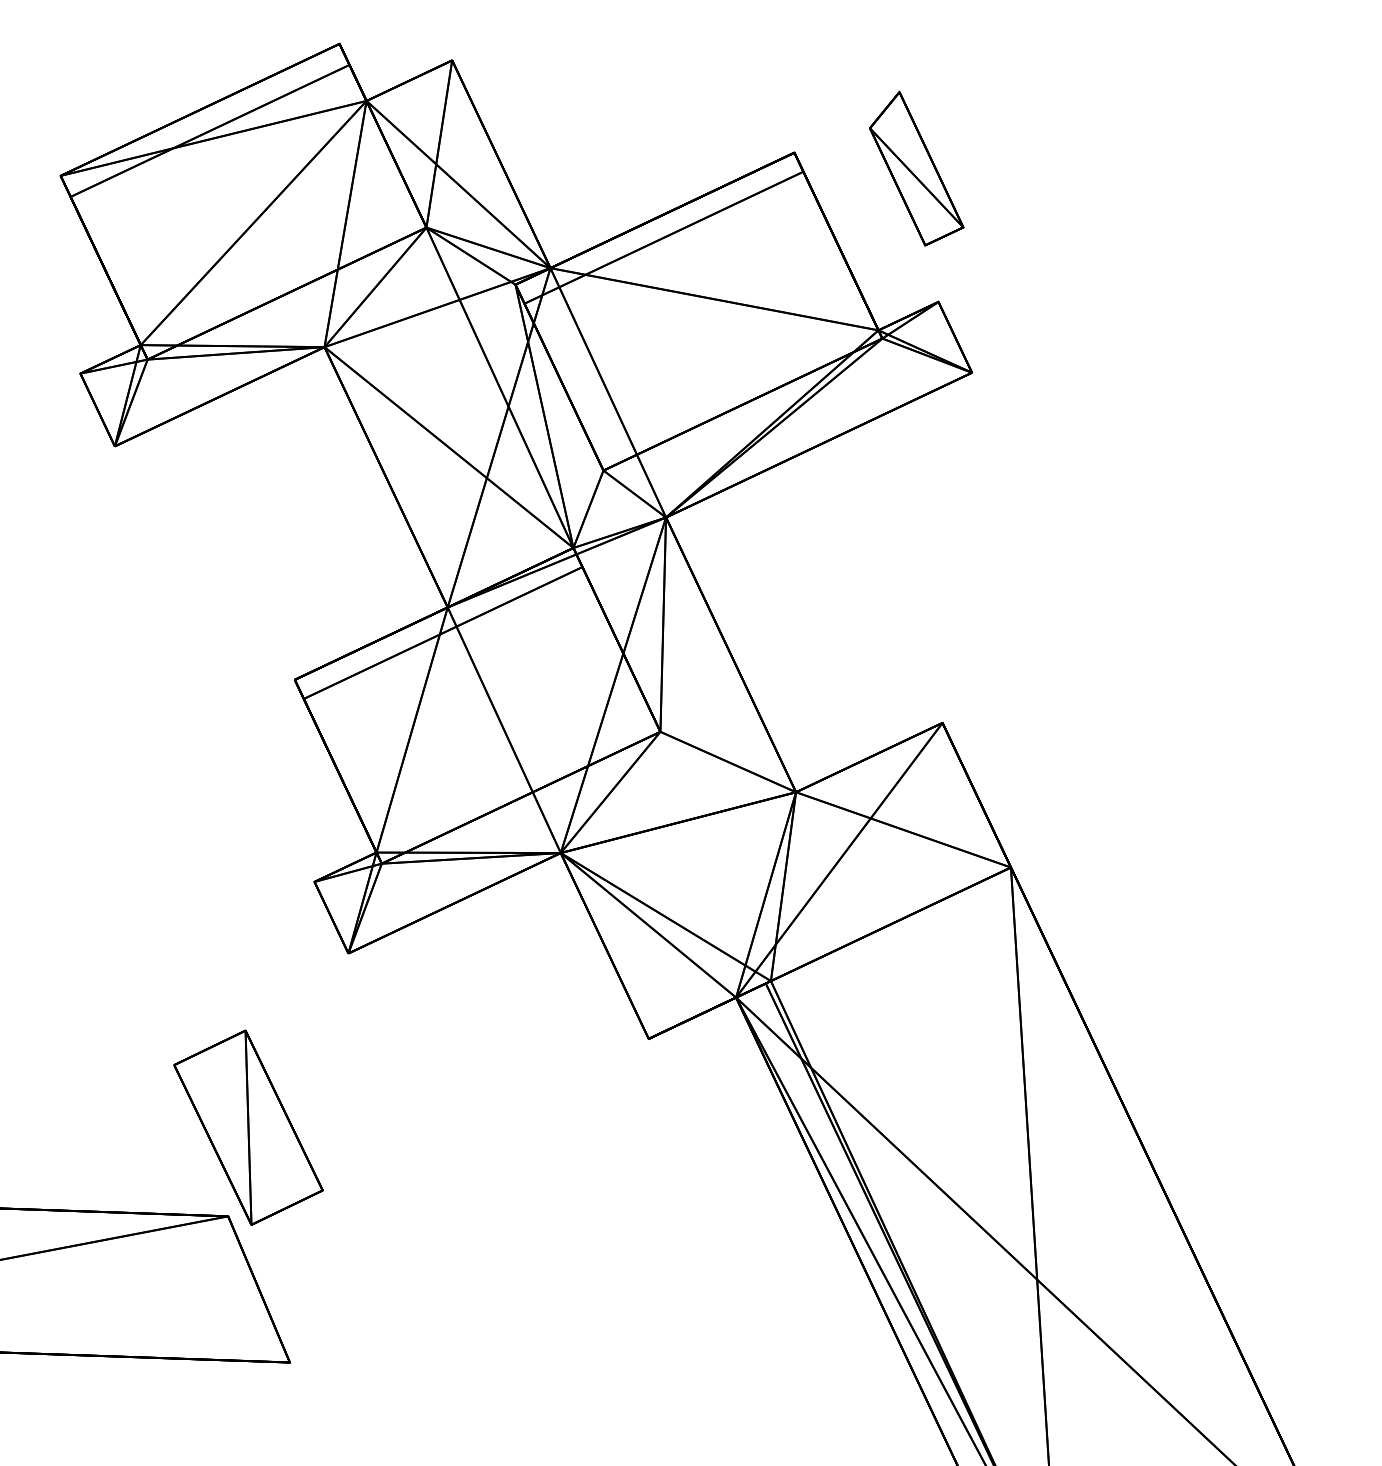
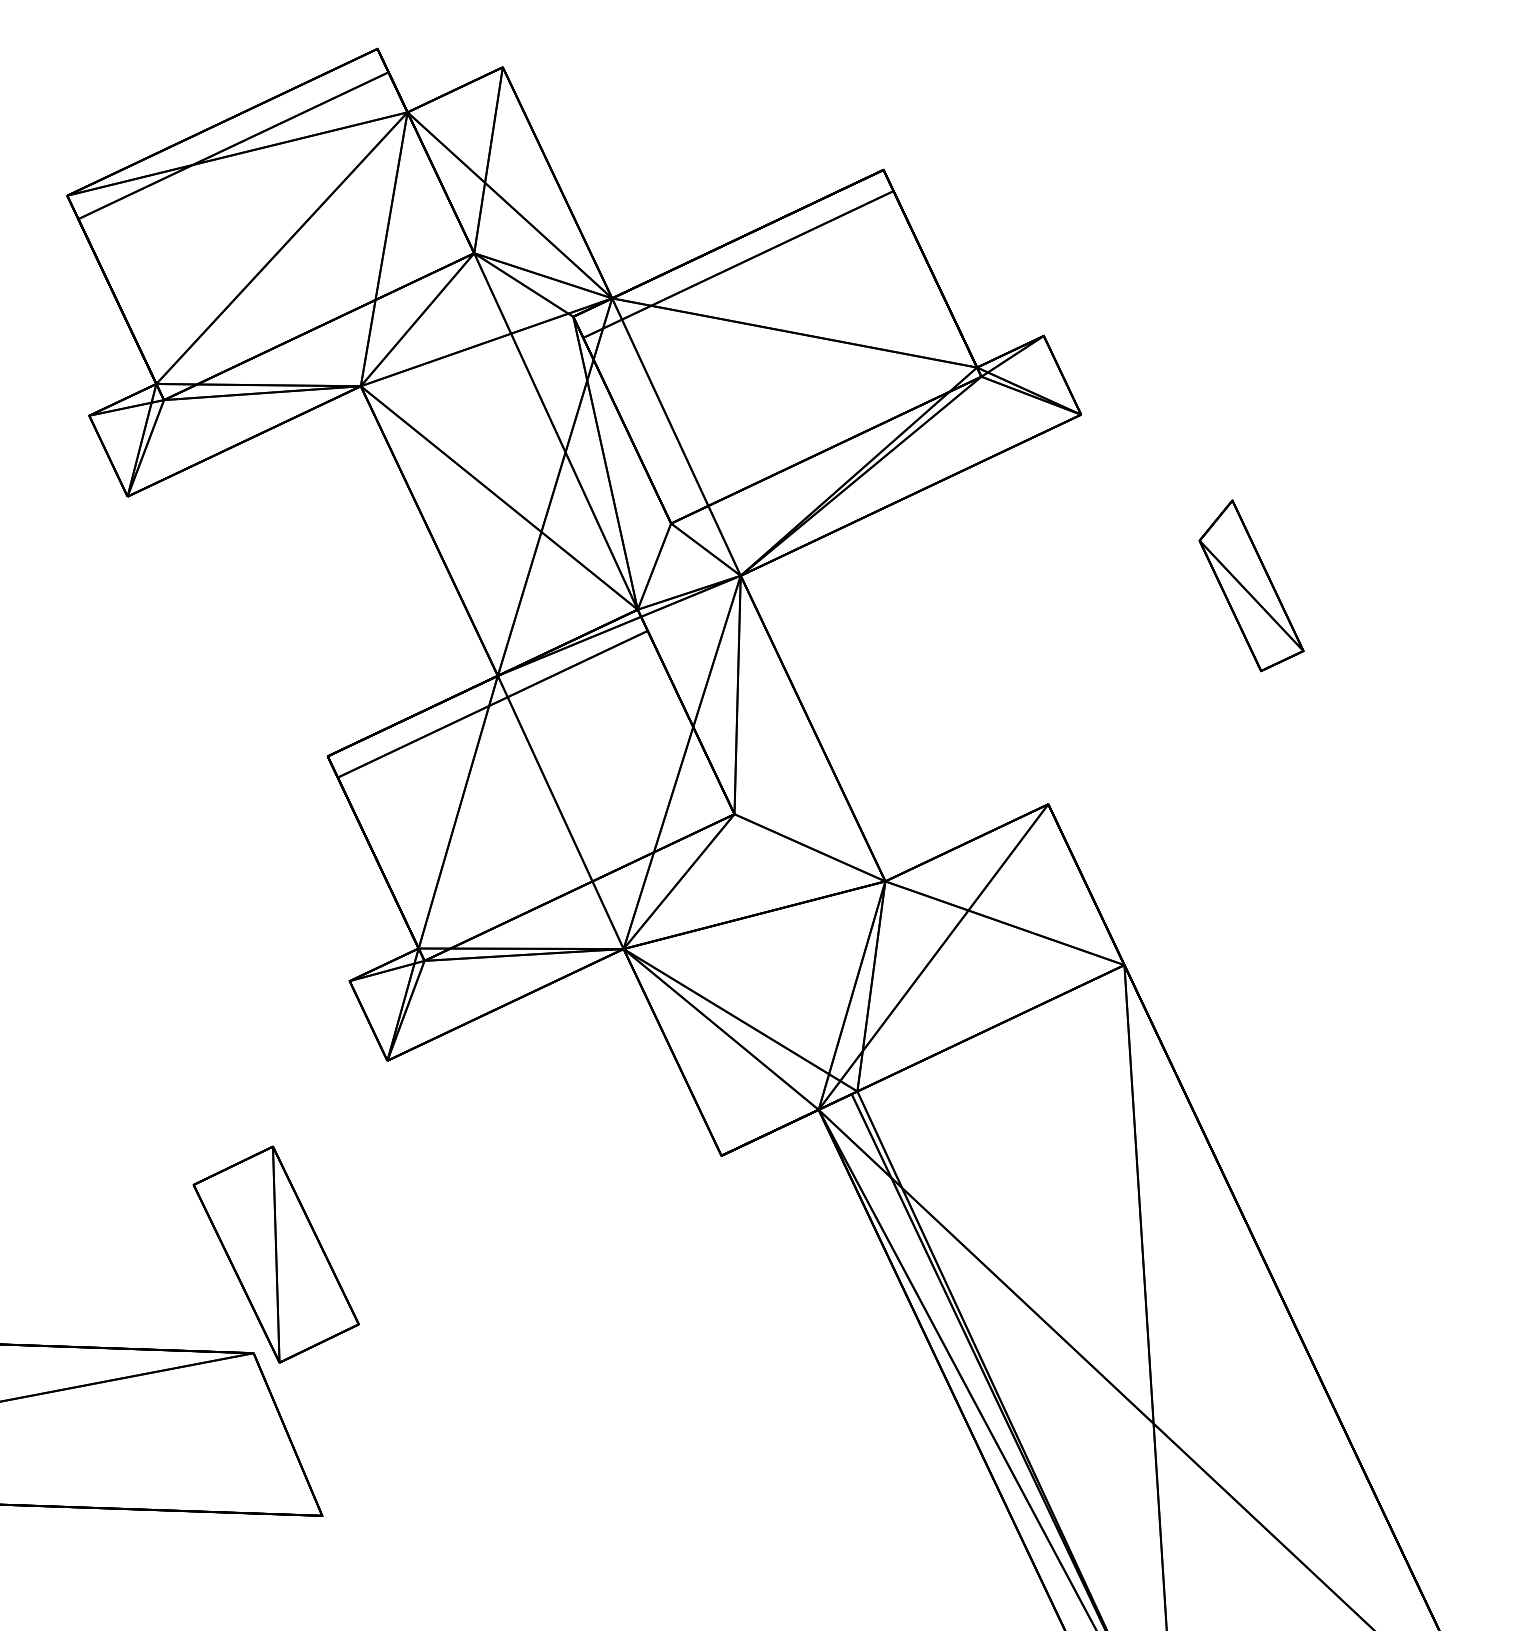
part: (916, 168) -> (1251, 585), moved

